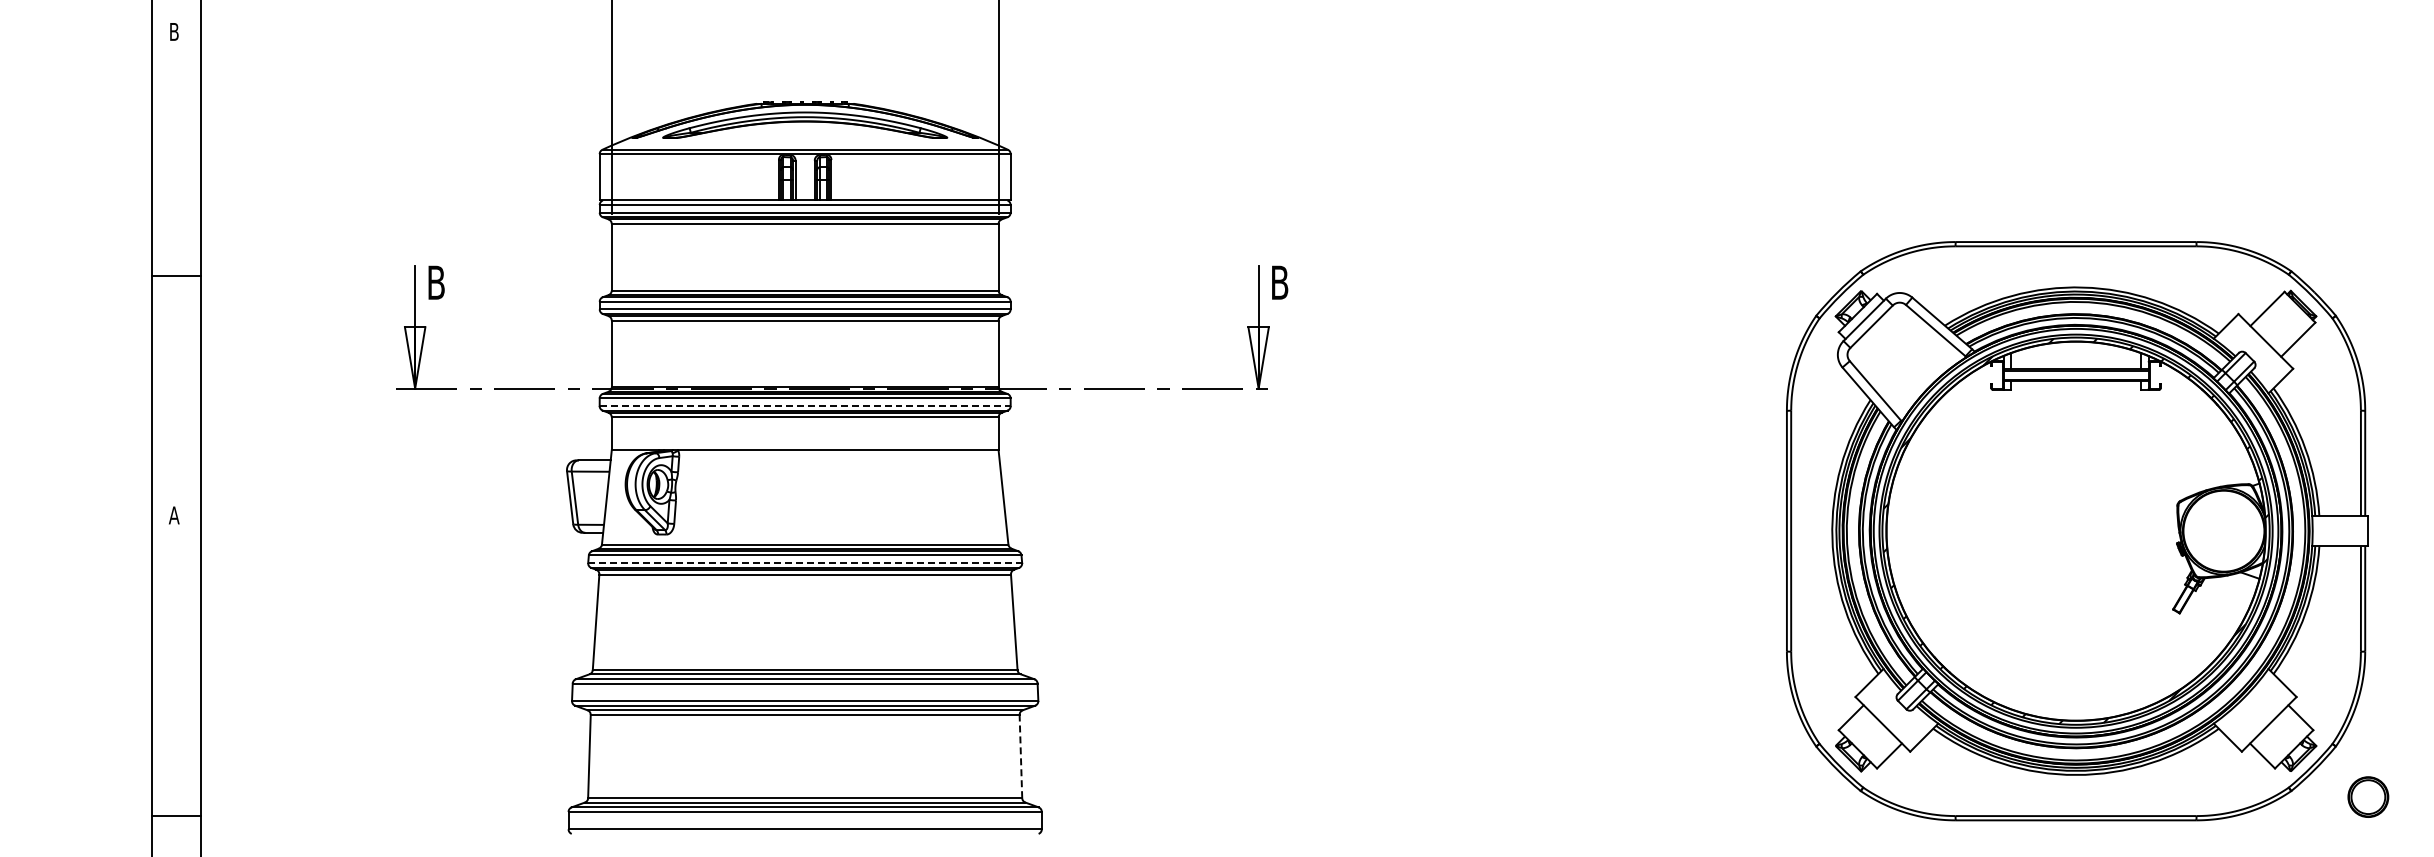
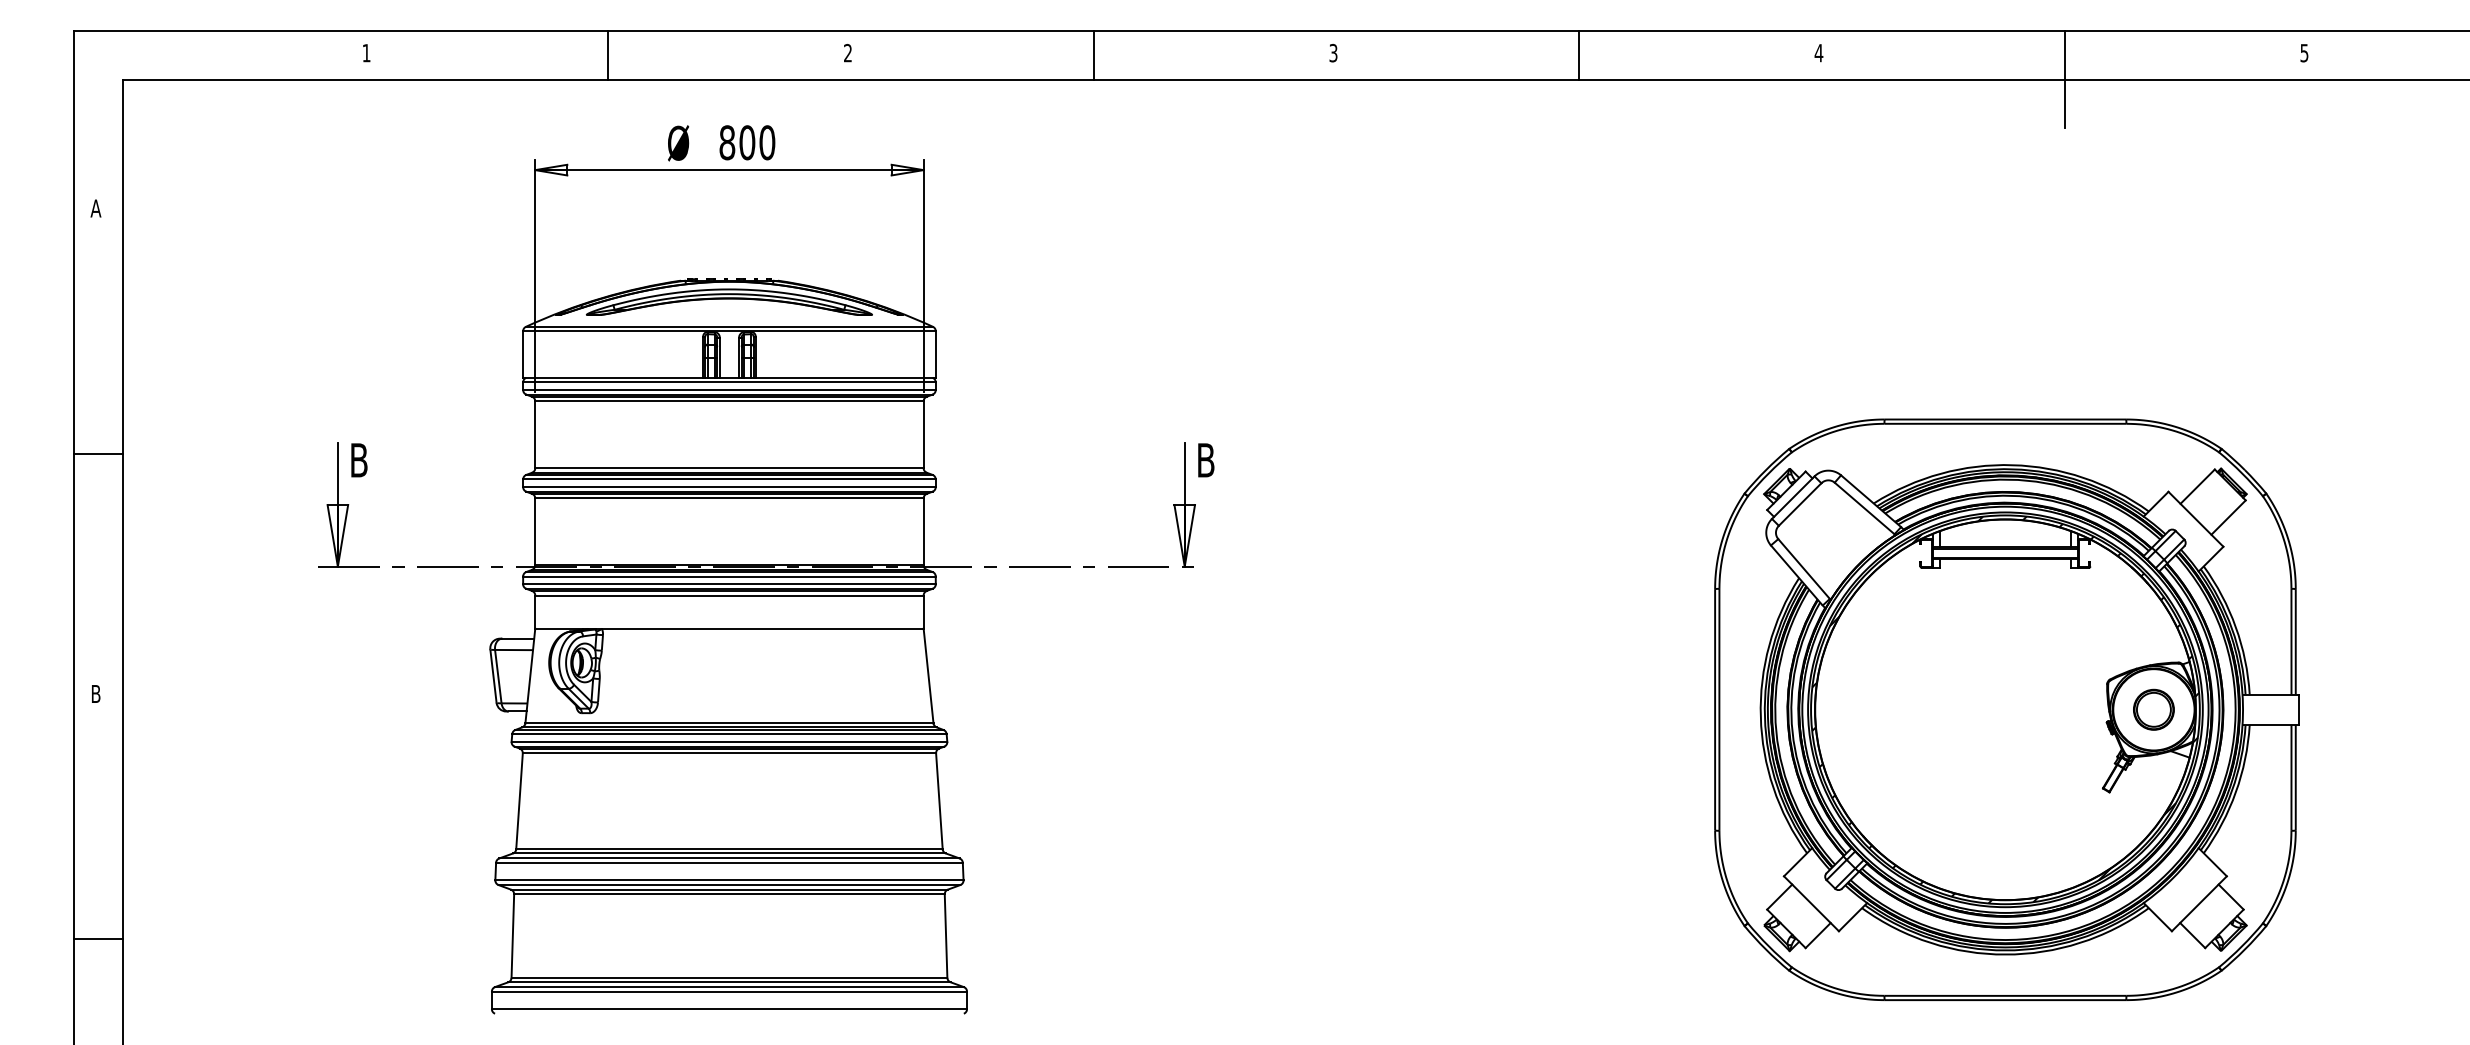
text: (173, 31) -> (95, 208), B -> A
line: (805, 406) -> (729, 584), dashed -> solid
text: (173, 514) -> (95, 693), A -> B
line: (805, 562) -> (729, 741), dashed -> solid
line: (1021, 756) -> (946, 936), dashed -> solid
part: (2367, 796) -> (2153, 709), moved
line: (176, 816) -> (98, 939), moved

